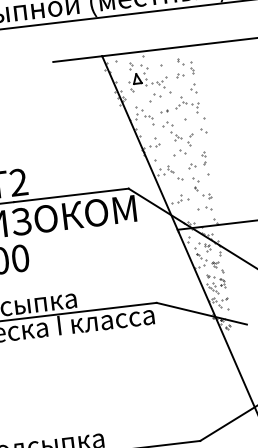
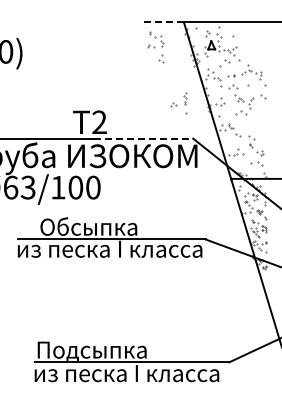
line: (77, 59) -> (162, 22), solid -> dashed
part: (185, 75) -> (155, 47), moved
part: (197, 164) -> (178, 103), moved
line: (71, 195) -> (143, 138), solid -> dashed

